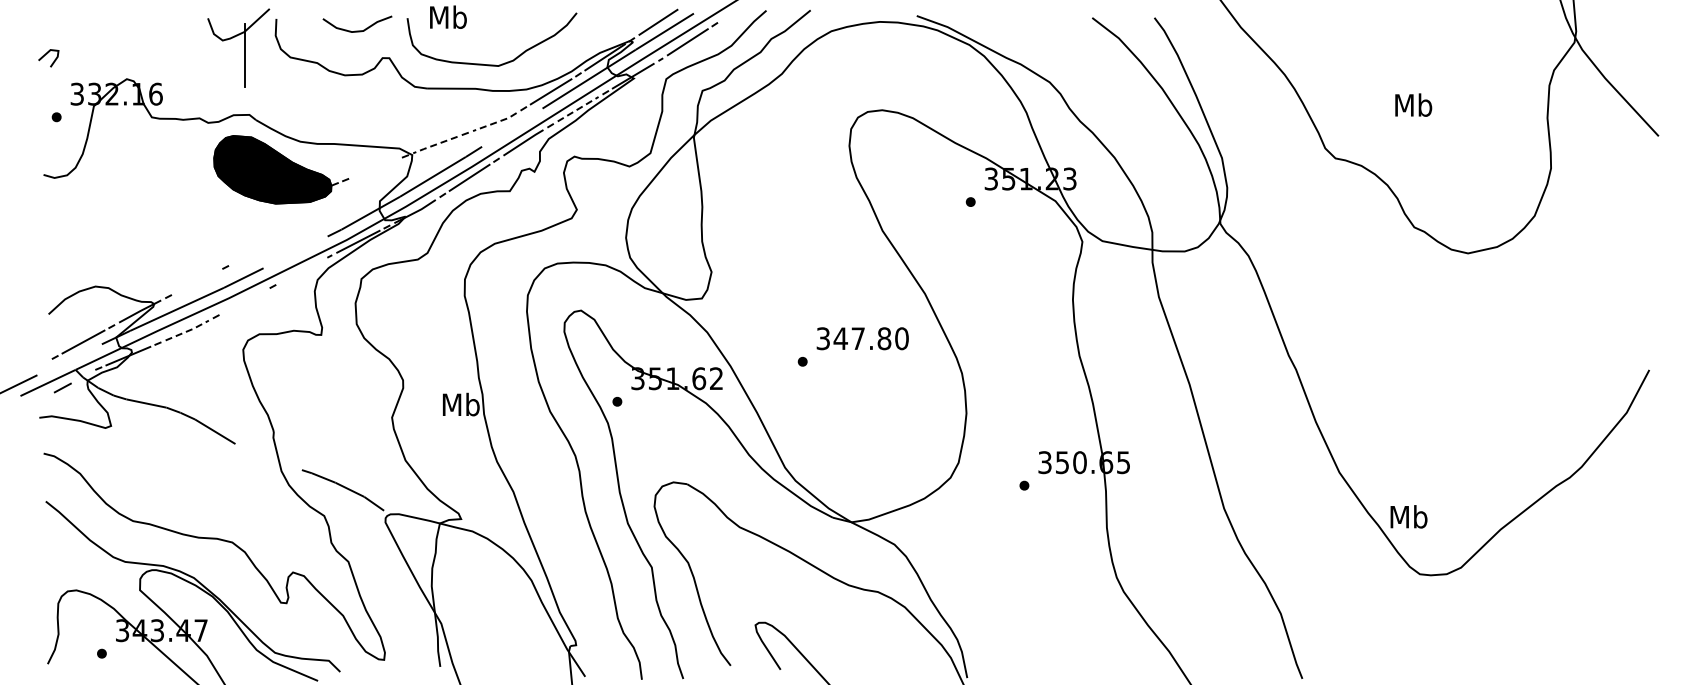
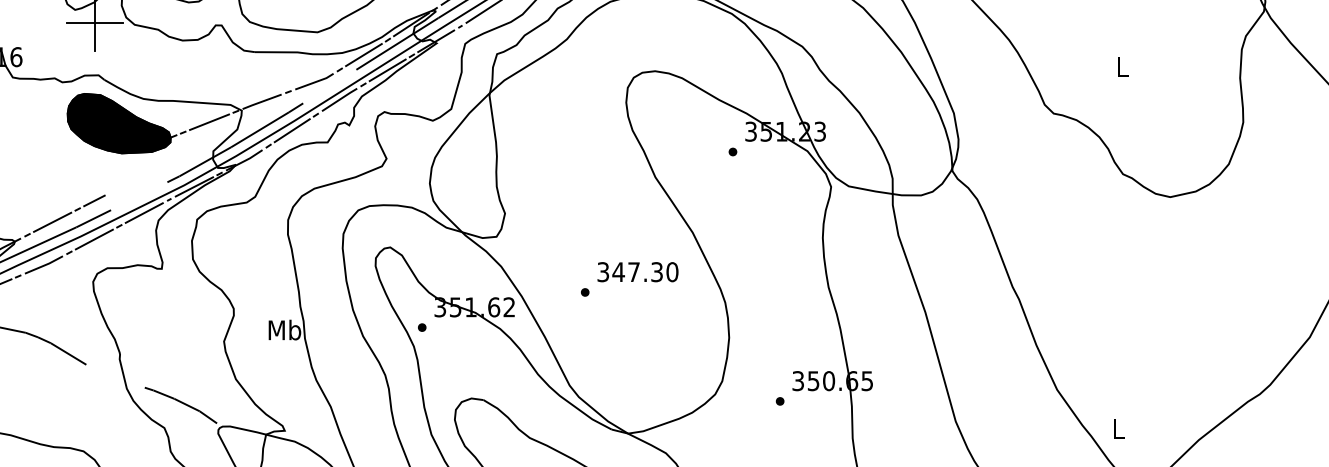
line: (245, 55) -> (95, 23), added
text: (1413, 104) -> (1122, 66), Mb -> L
line: (578, 109) -> (388, 70), dashed -> solid
line: (495, 122) -> (315, 82), dashed -> solid
line: (434, 145) -> (261, 102), dashed -> solid
line: (375, 168) -> (209, 122), added
line: (244, 257) -> (94, 200), added
line: (301, 271) -> (144, 213), added
line: (196, 281) -> (52, 221), added
line: (244, 301) -> (94, 239), added
line: (188, 331) -> (45, 265), dashed -> solid
text: (884, 338) -> (657, 271), 347.80 -> 347.30
text: (1408, 516) -> (1117, 428), Mb -> L

